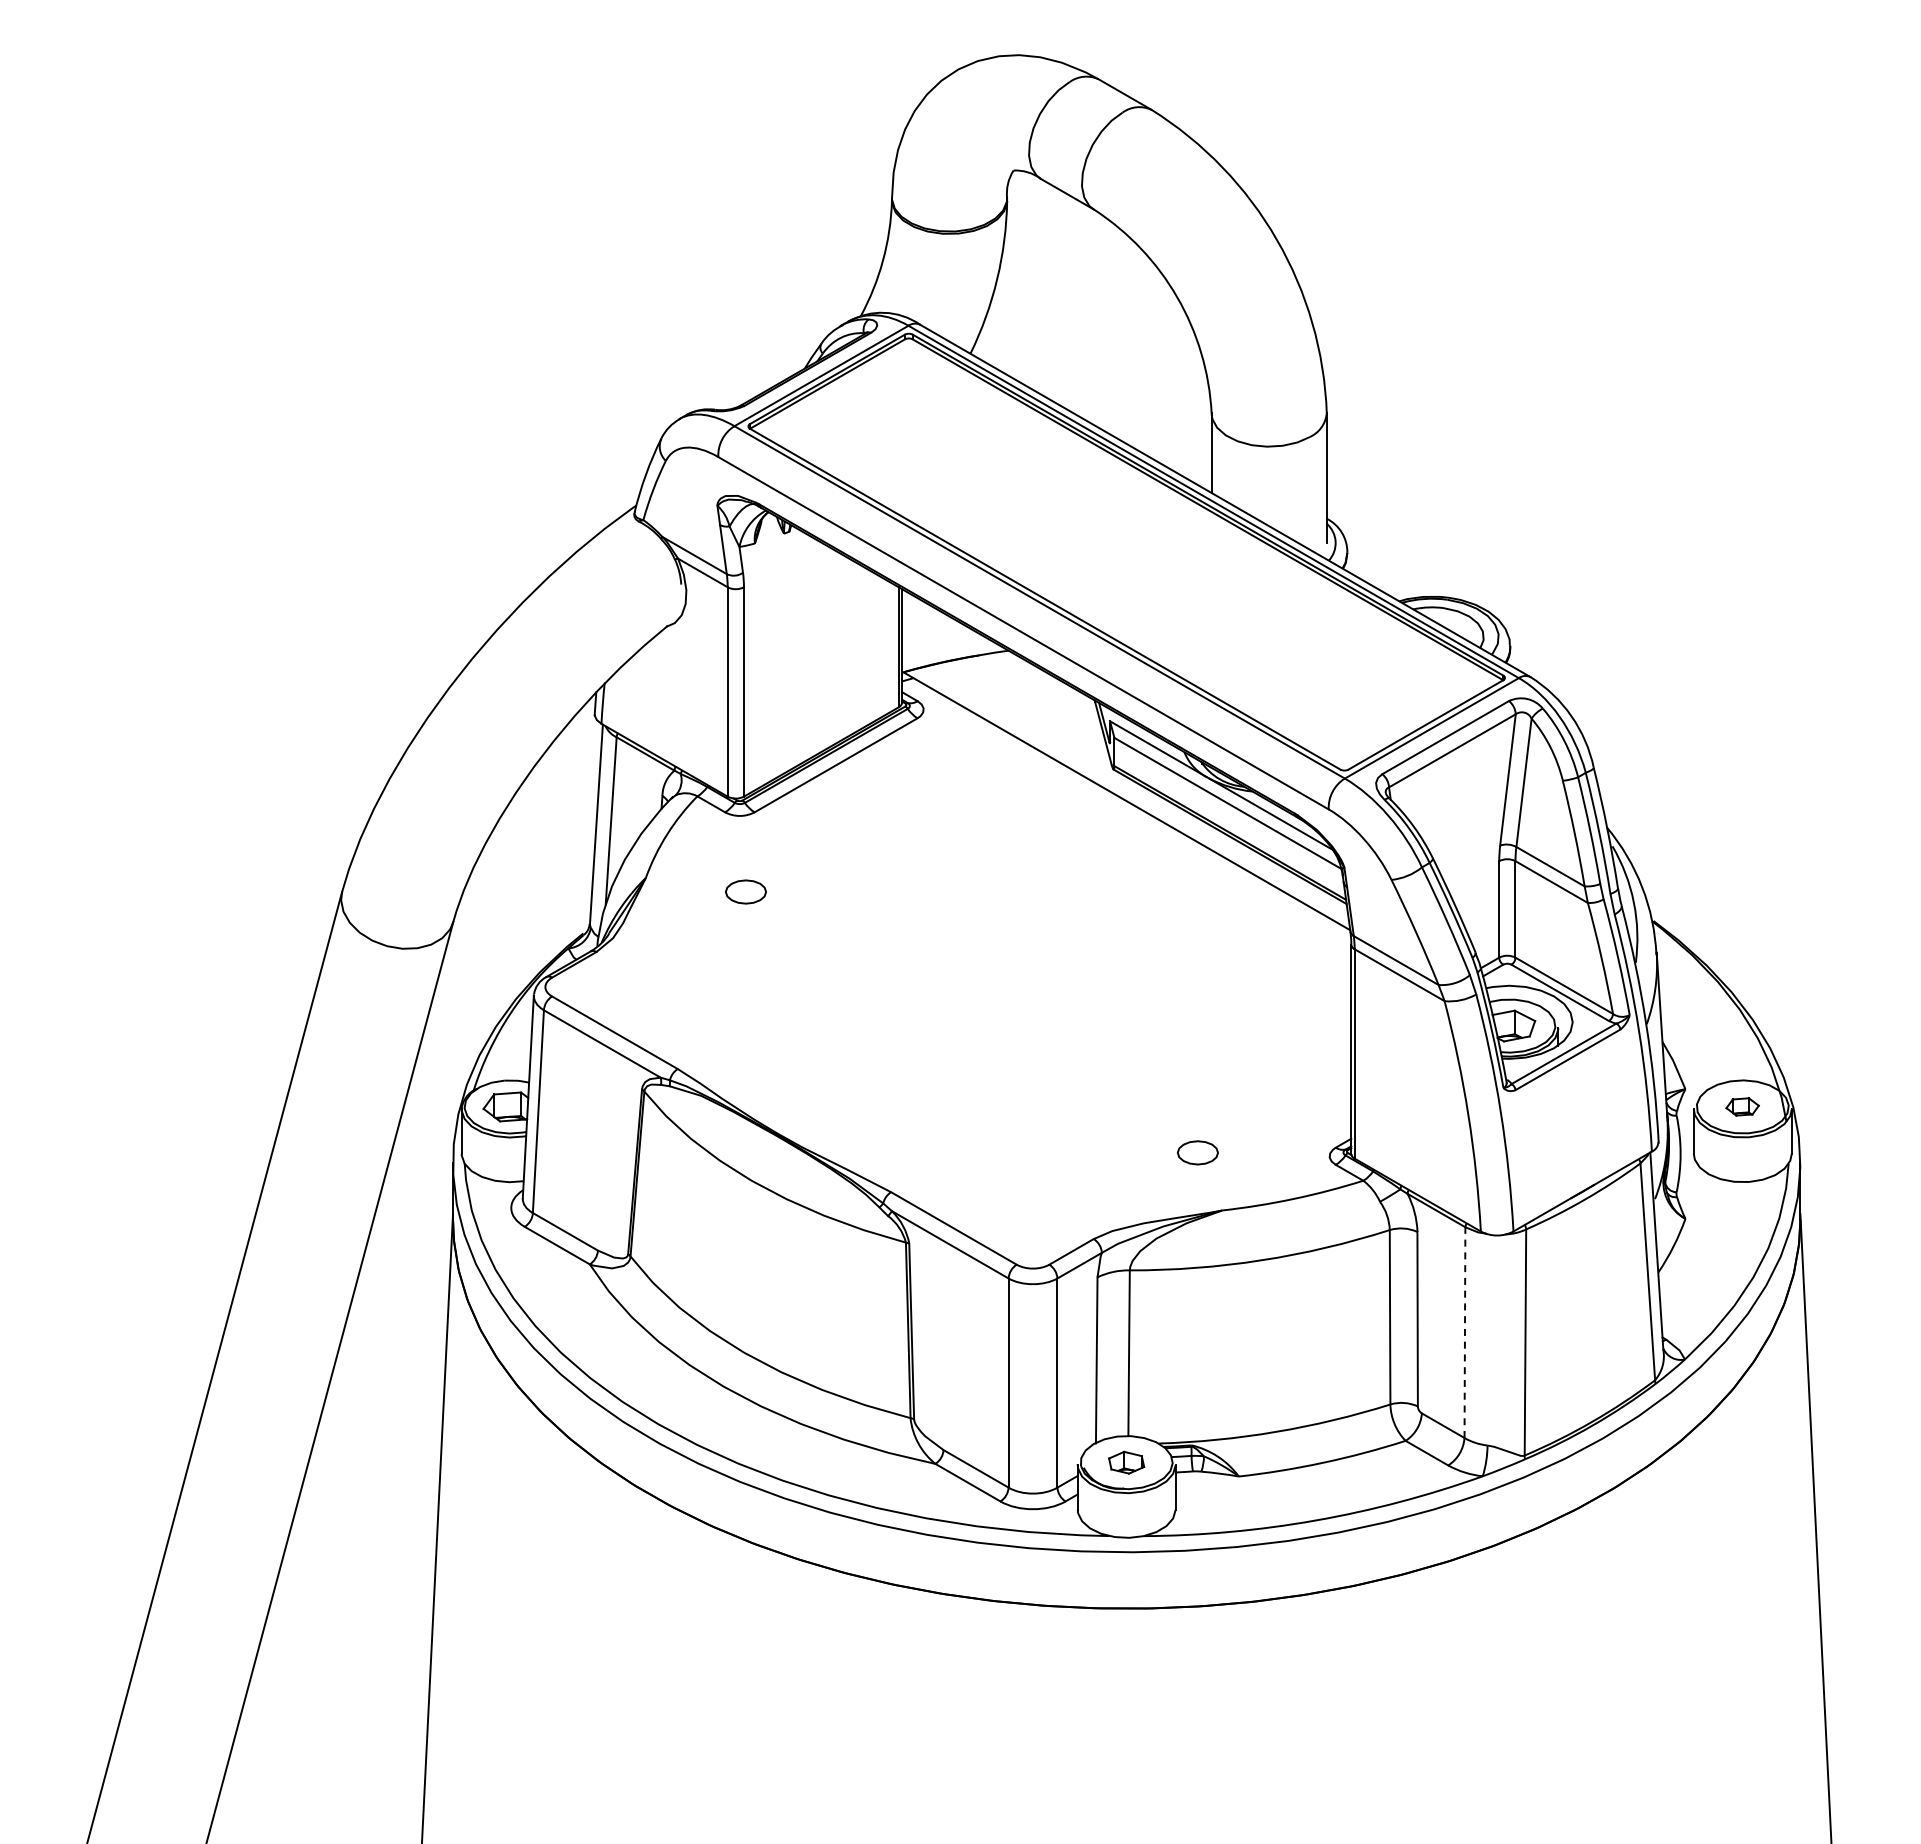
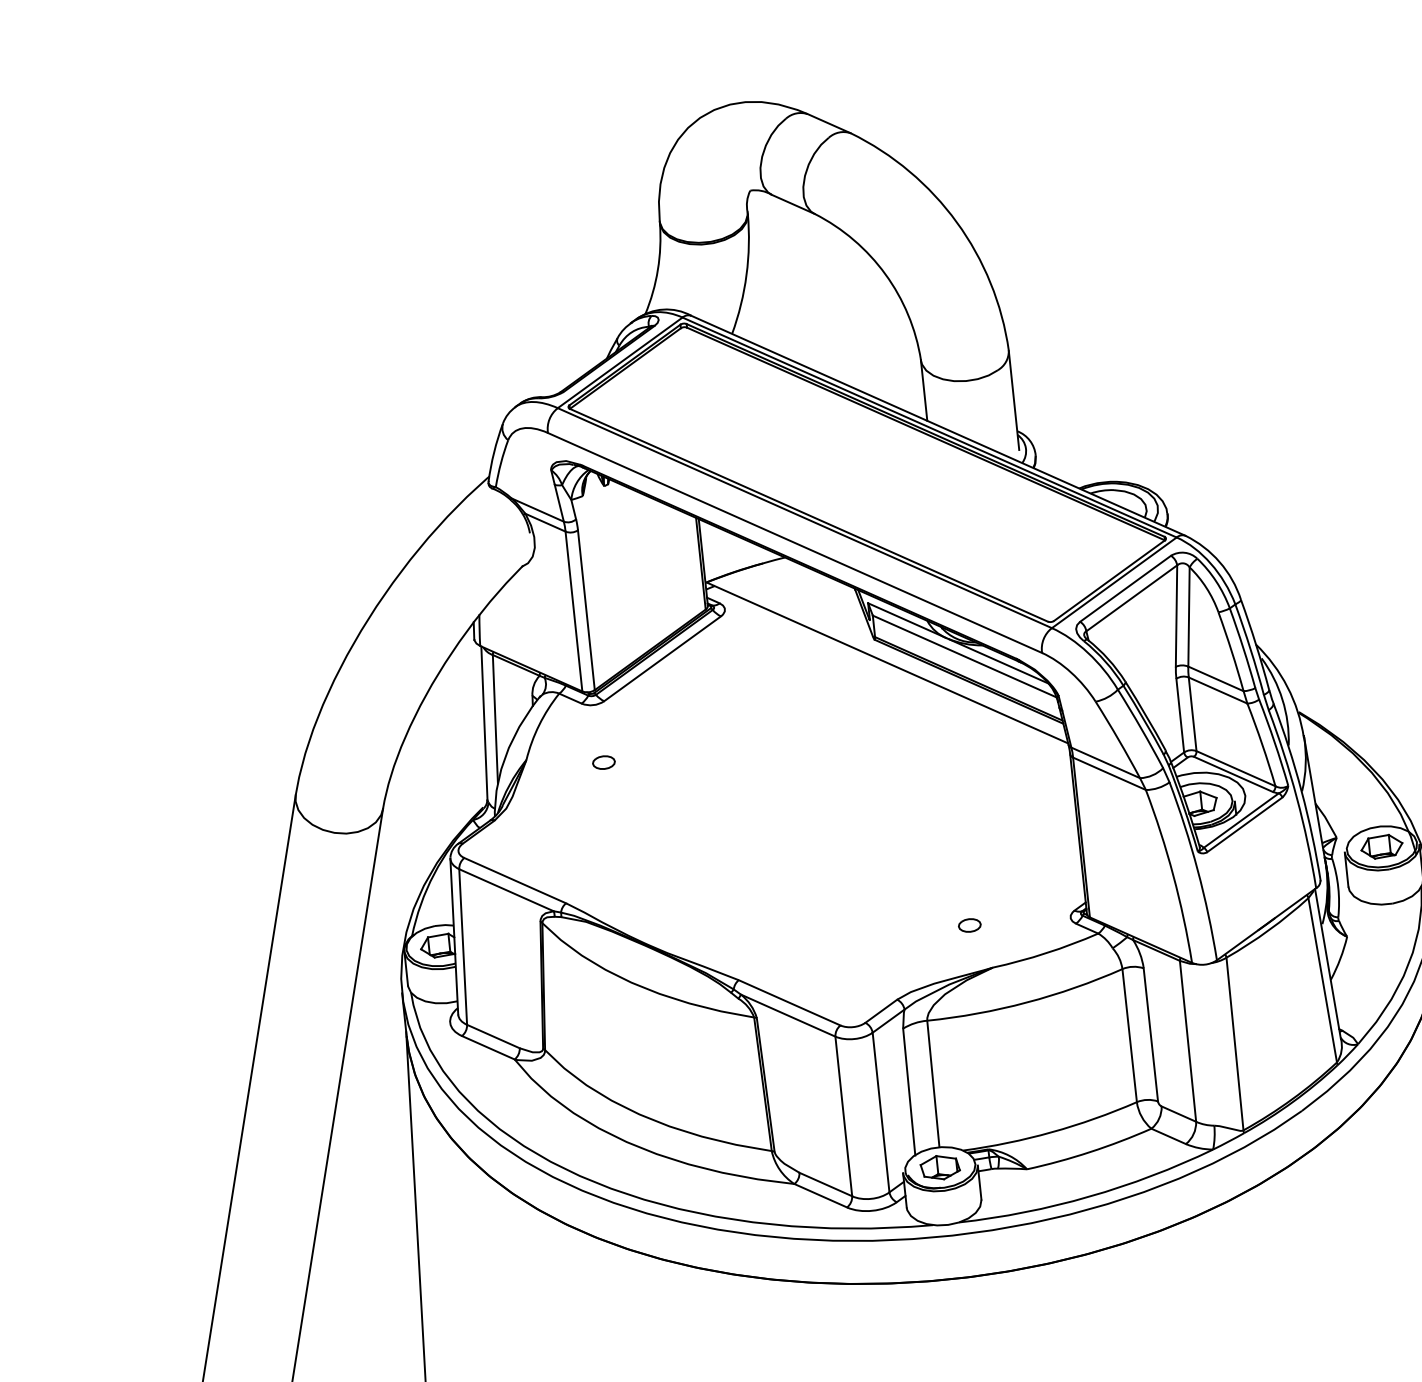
part: (745, 891) -> (603, 762), size x0.71
part: (1742, 1106) -> (1381, 846), size x1.67
part: (1197, 1152) -> (969, 925), size x0.71
line: (1464, 1332) -> (1187, 1041), dashed -> solid
part: (1126, 1462) -> (940, 1167), size x1.43

